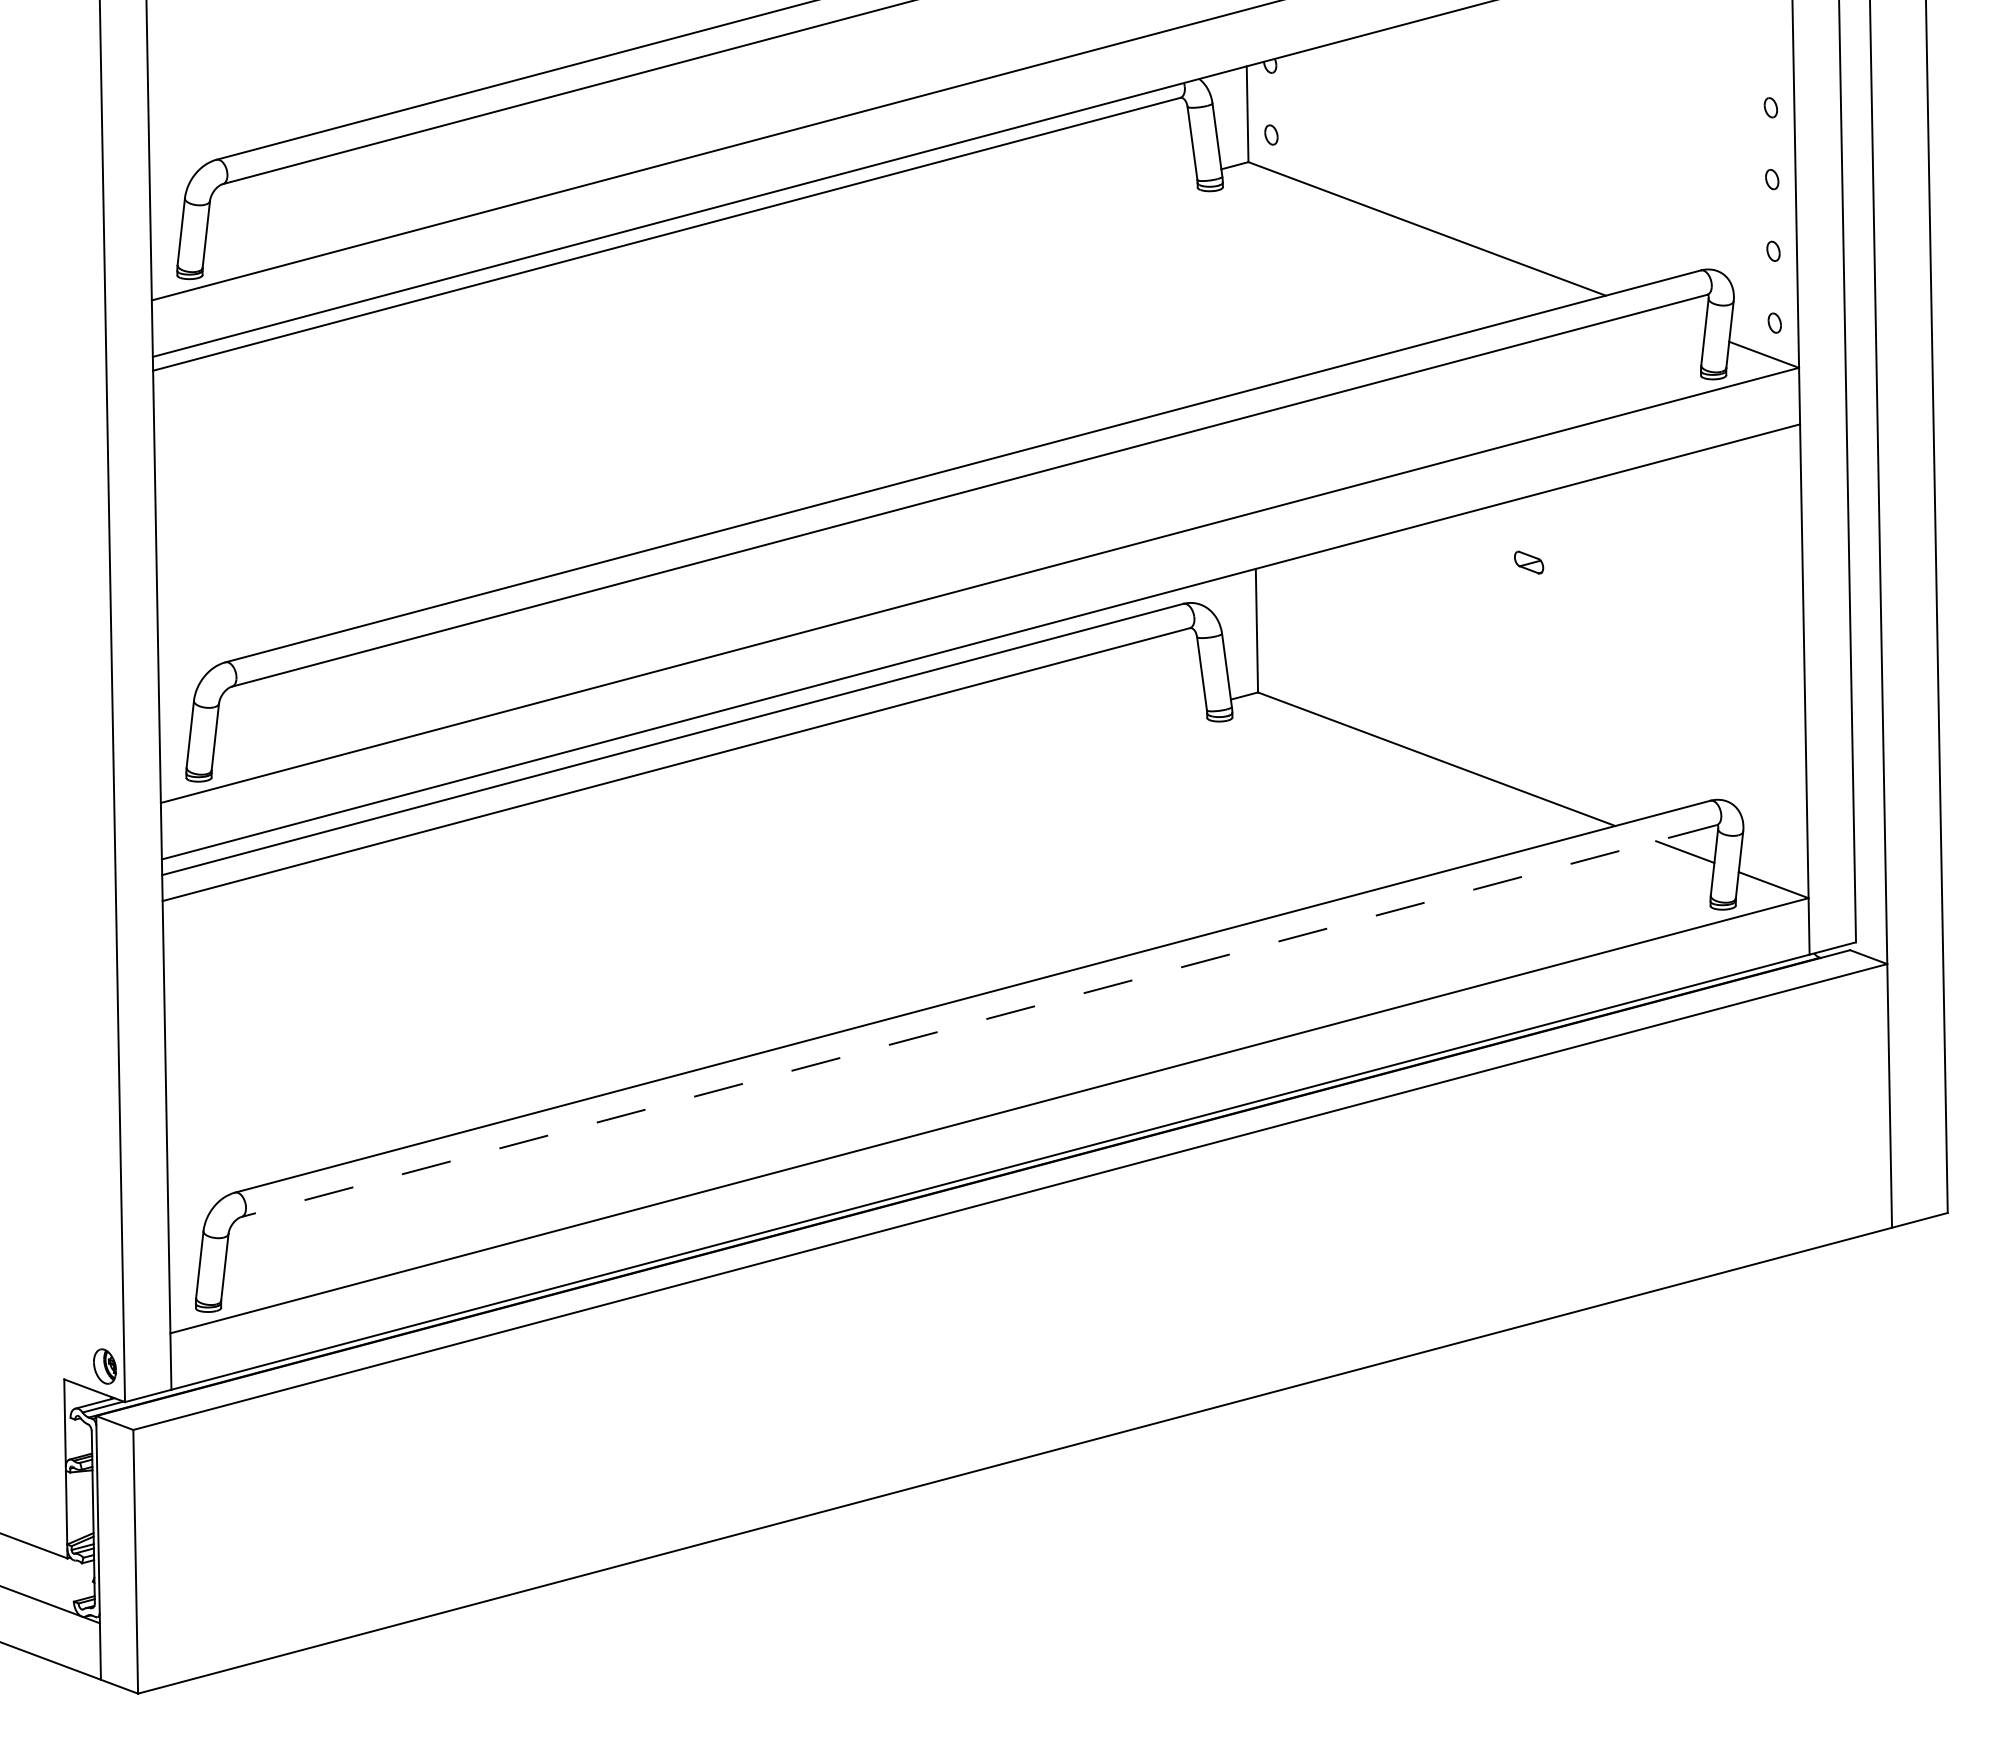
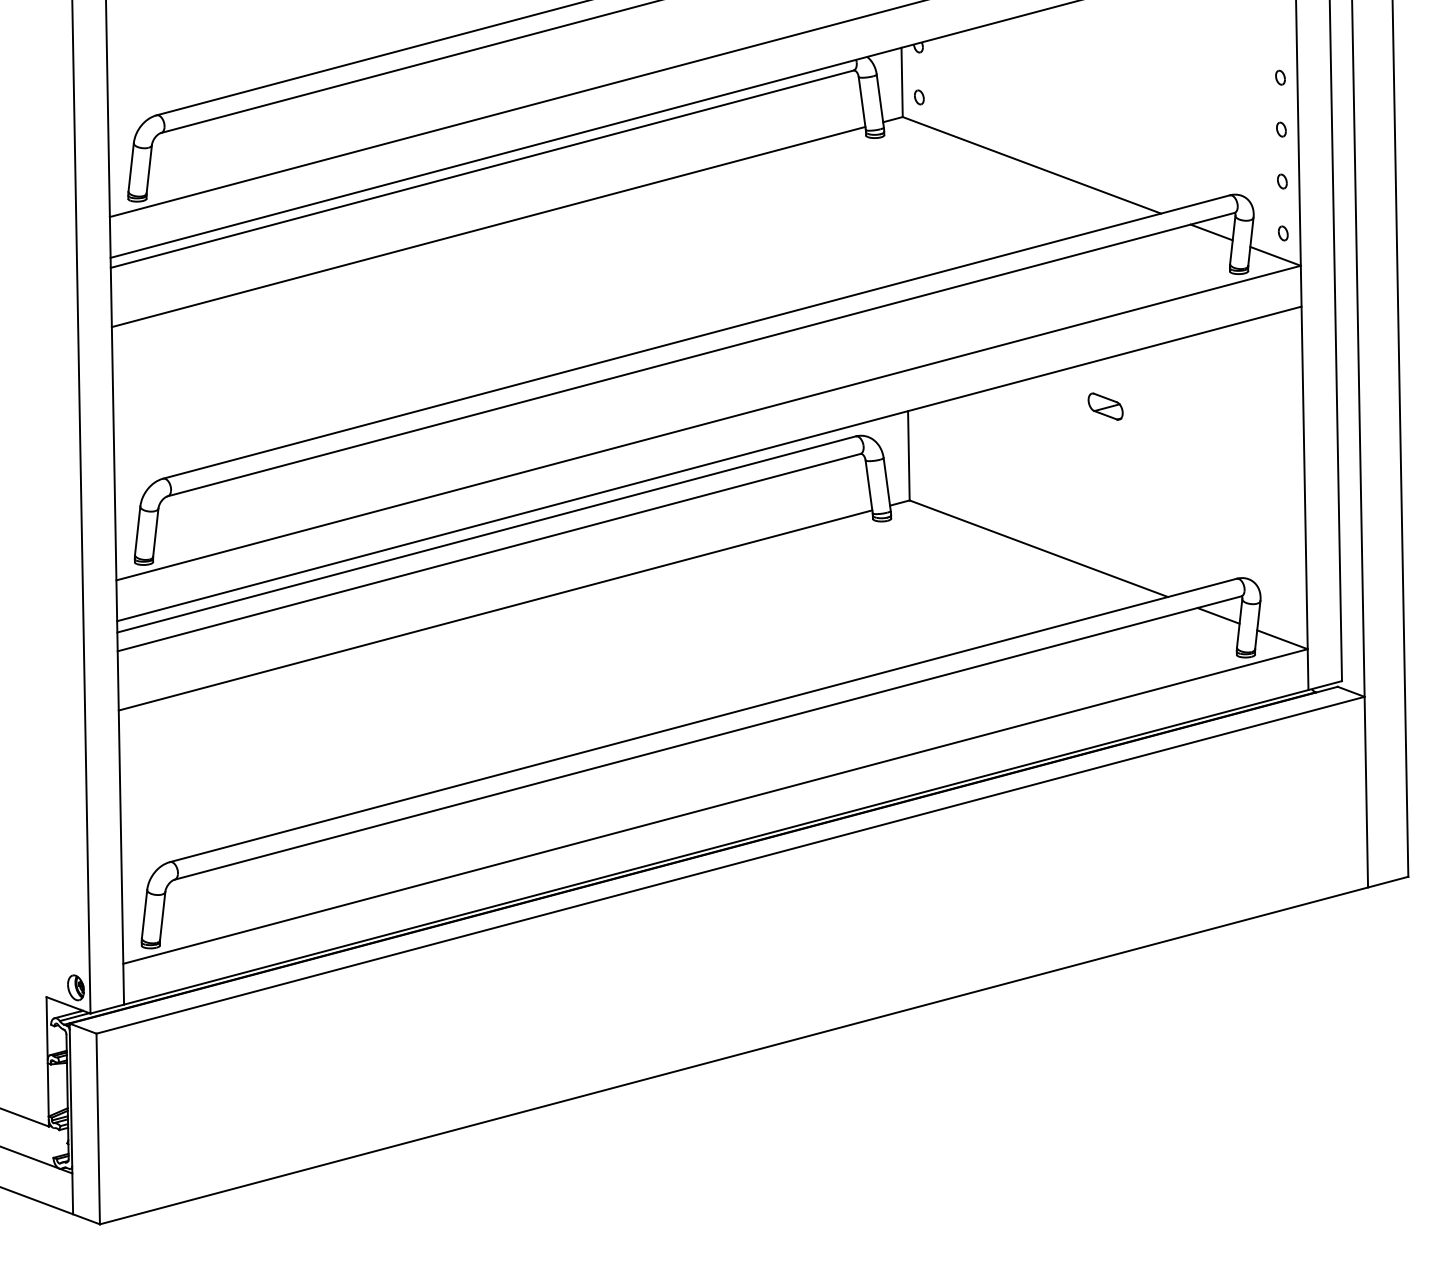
line: (675, 313) -> (488, 226), added
line: (1675, 321) -> (1211, 232), added
part: (1528, 562) -> (1105, 406), size x1.67
line: (685, 844) -> (495, 610), added
line: (978, 1021) -> (707, 738), dashed -> solid

